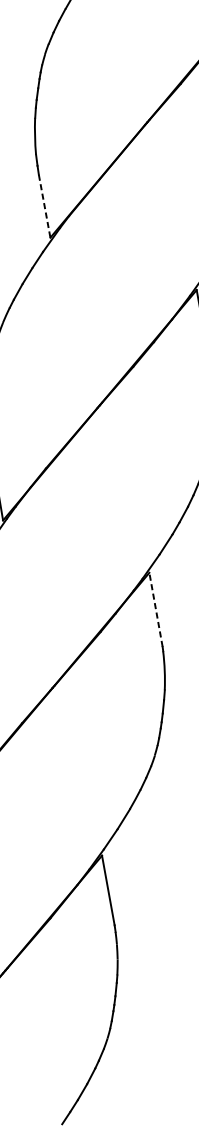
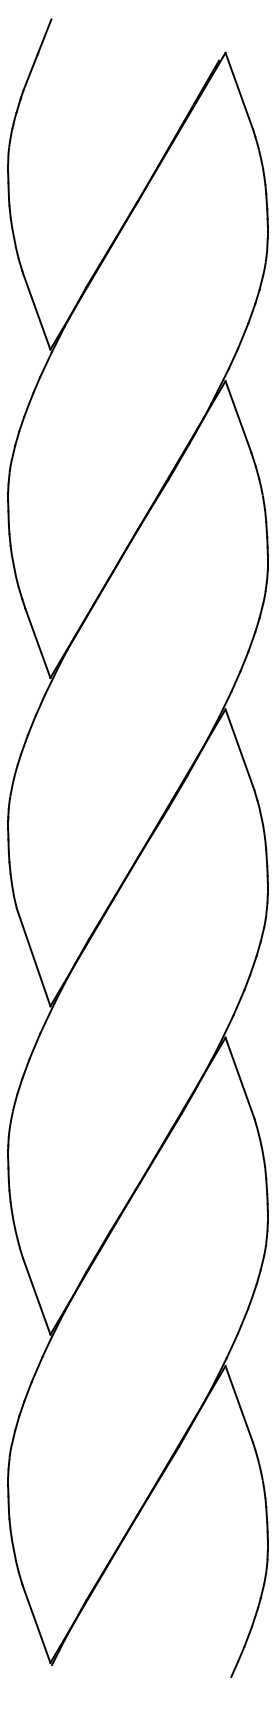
line: (44, 206) -> (37, 643), dashed -> solid
line: (155, 609) -> (239, 1077), dashed -> solid

